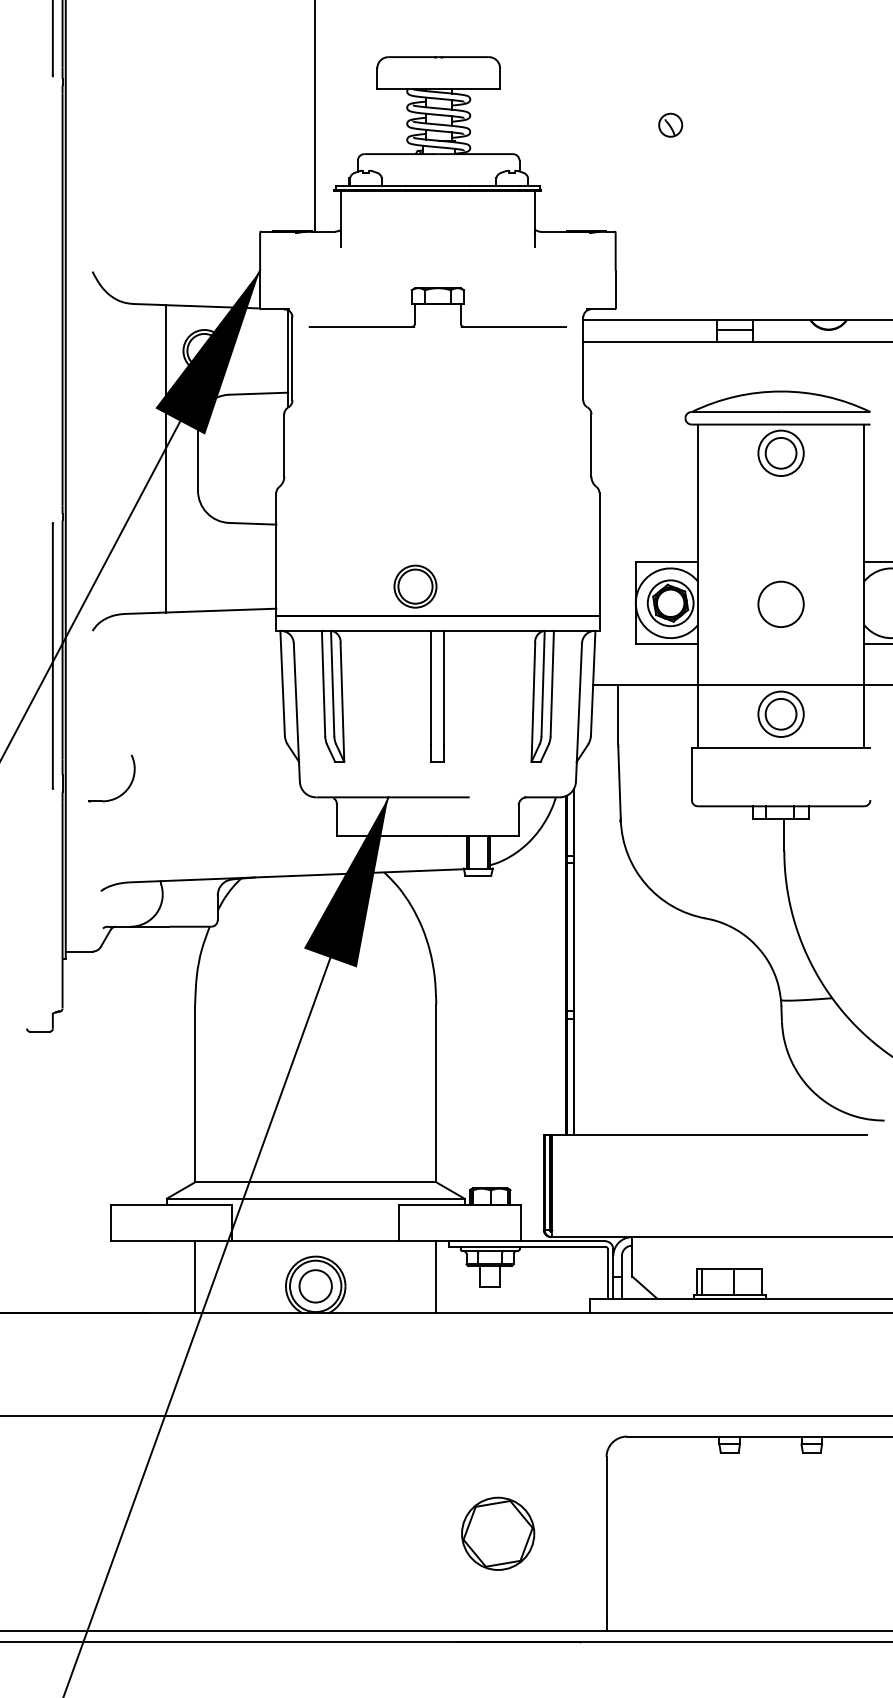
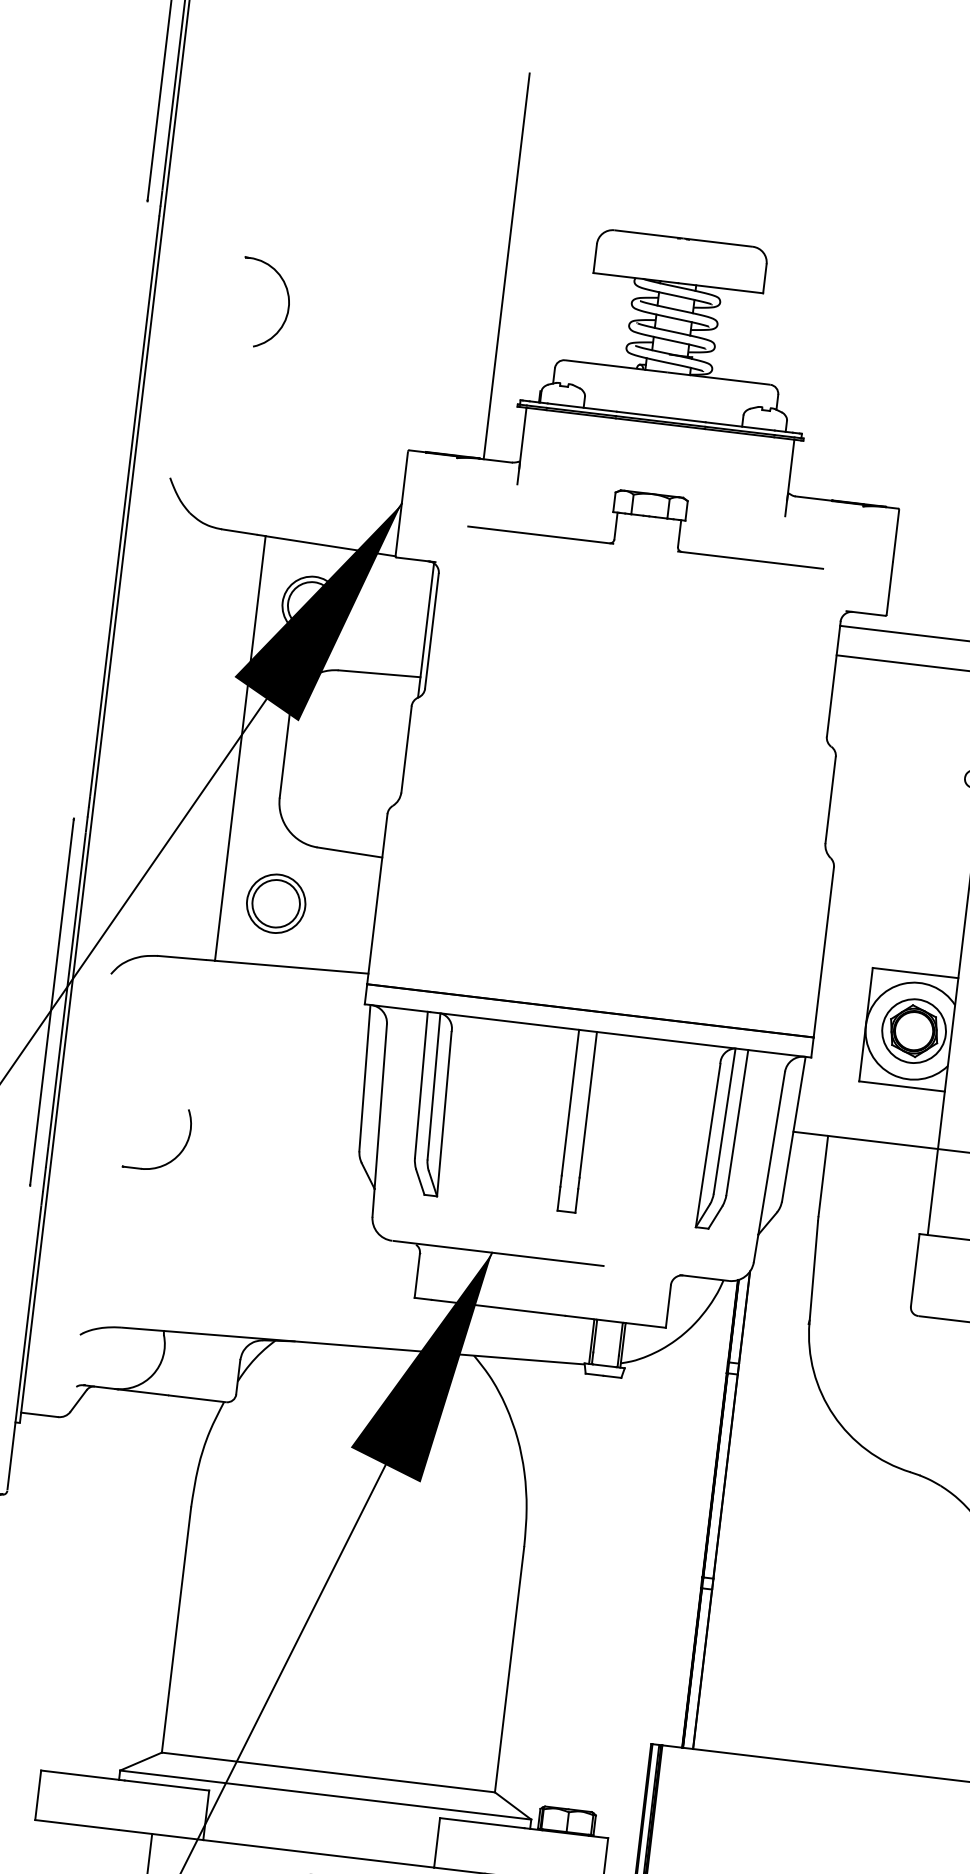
part: (161, 138) -> (287, 305), added
part: (437, 307) -> (648, 520), moved
part: (415, 586) -> (276, 903), moved
part: (121, 793) -> (168, 1161), moved

